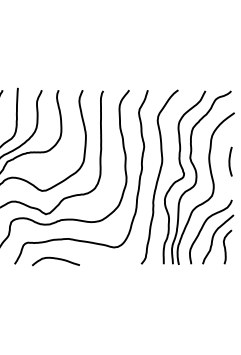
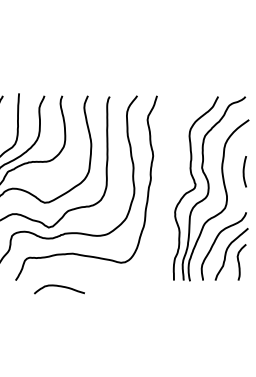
curve: (159, 176) -> (169, 187), removed
curve: (55, 259) -> (58, 287), moved

